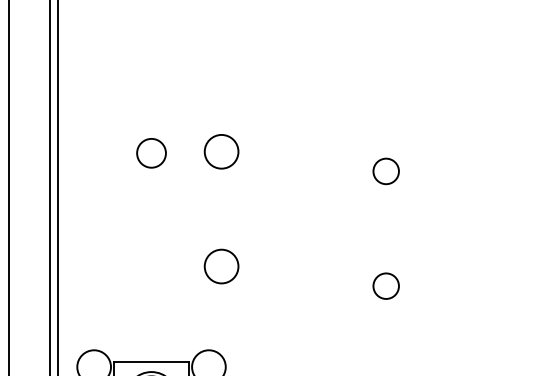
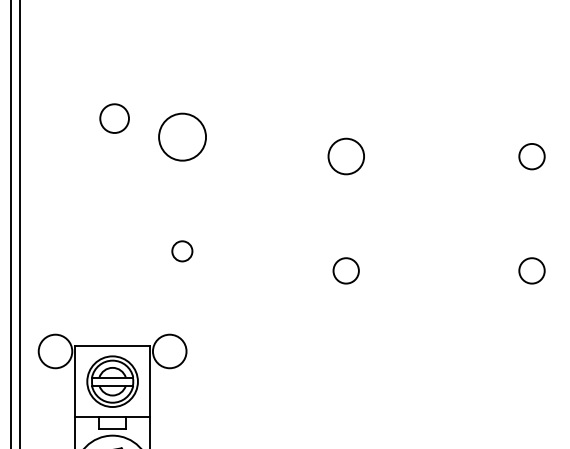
circle: (220, 151) -> (181, 136), size x1.4
circle: (151, 153) -> (114, 118), moved
circle: (385, 171) -> (345, 156), size x1.4
circle: (221, 266) -> (182, 251), size x0.6

